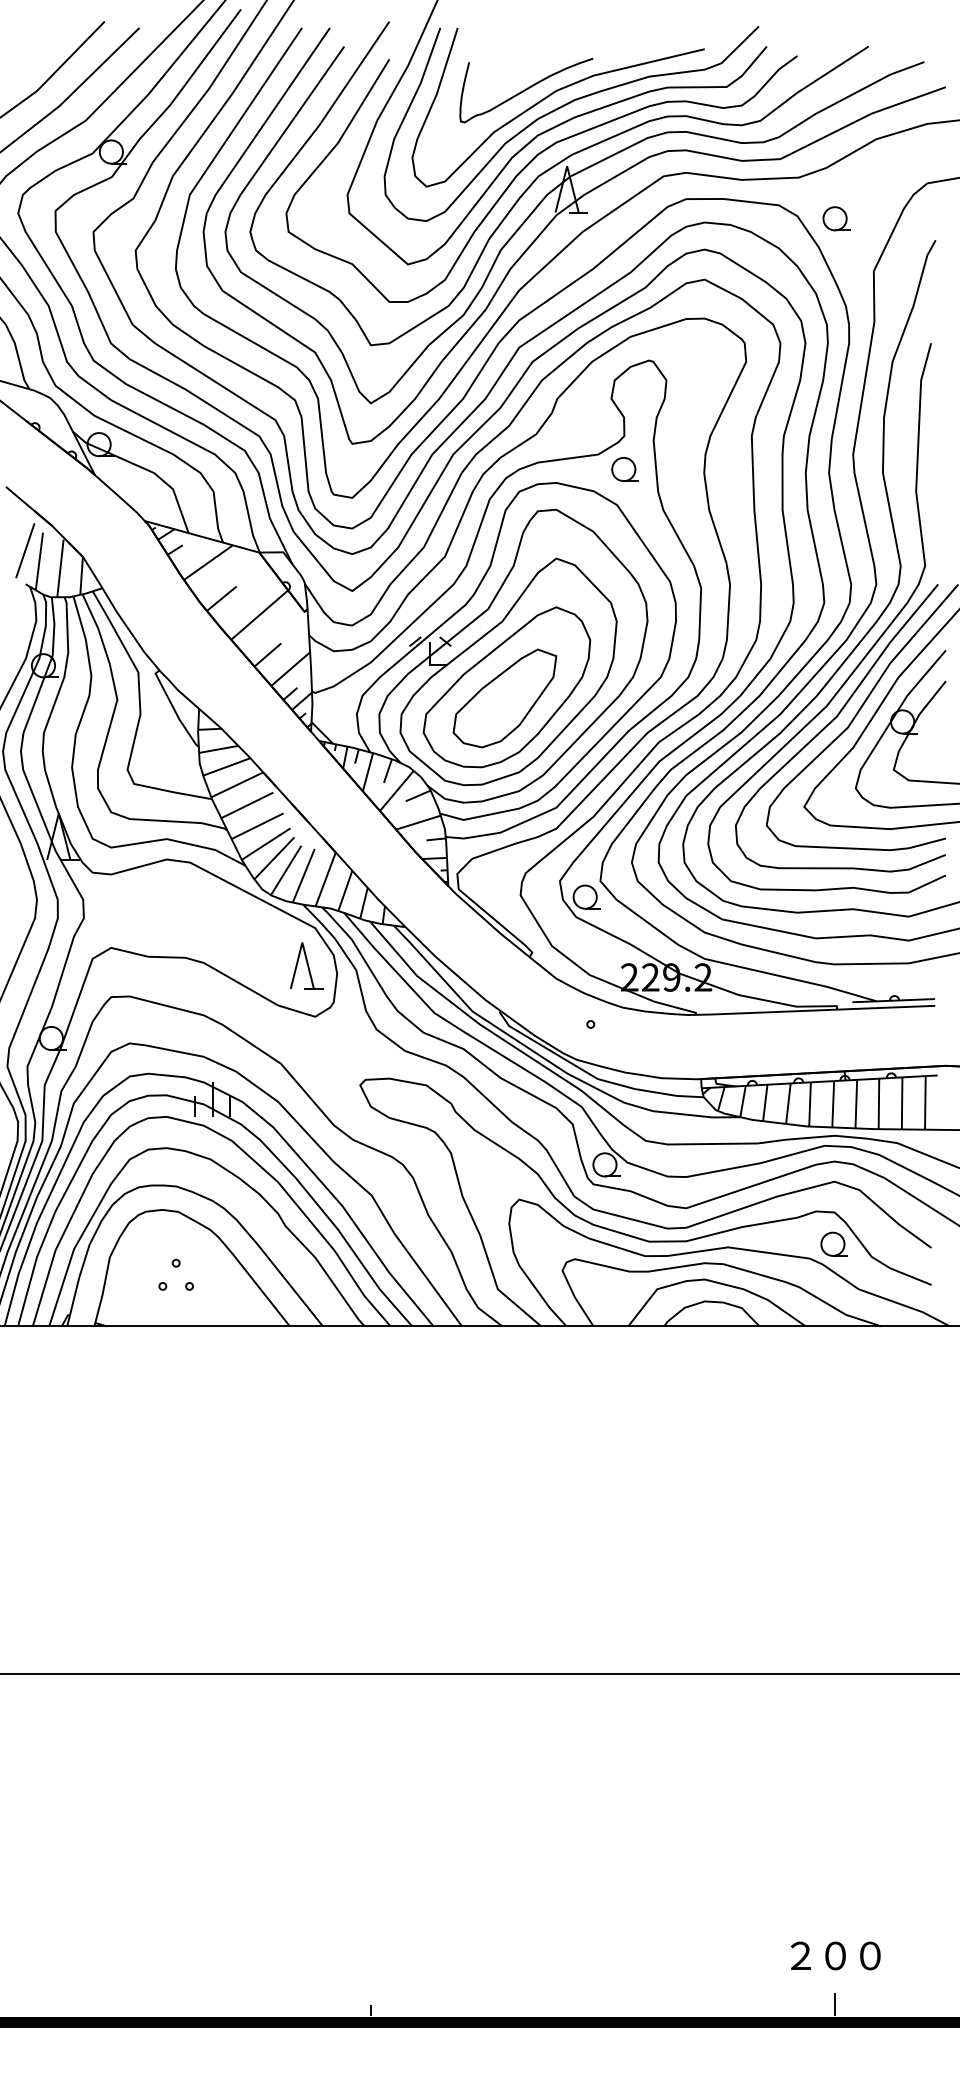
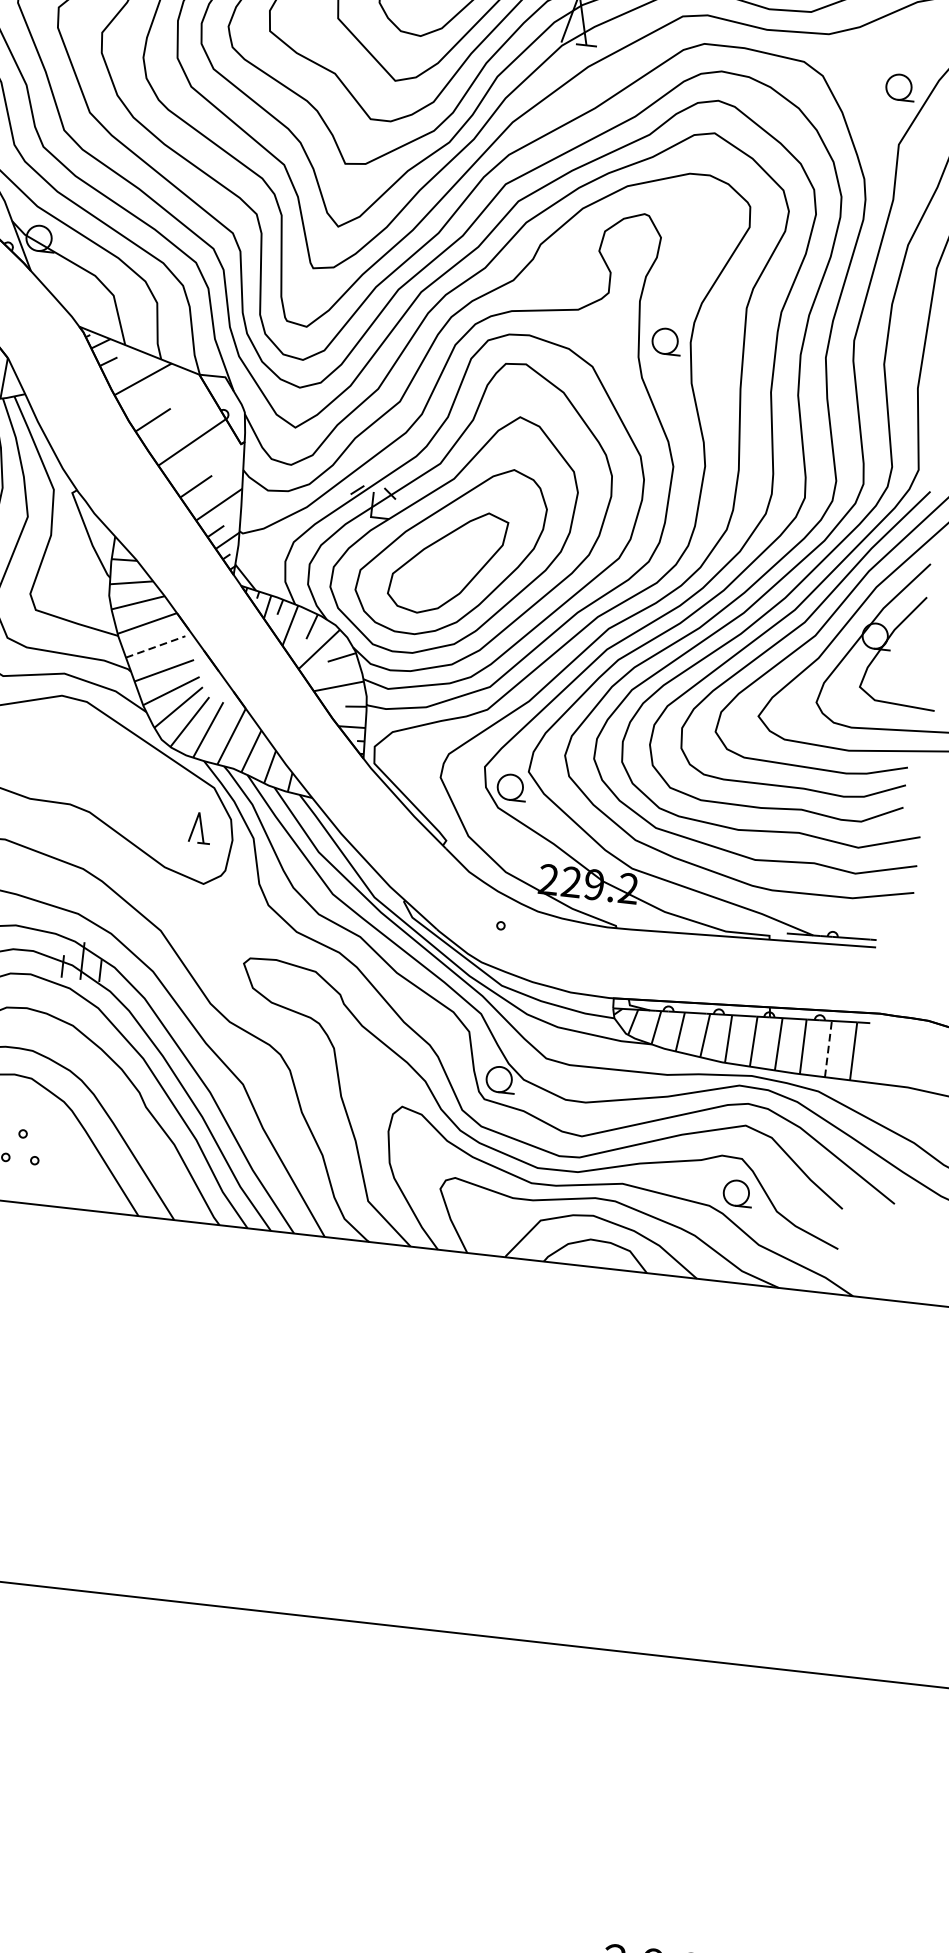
part: (836, 218) -> (900, 87), moved
part: (624, 469) -> (665, 341), moved
line: (247, 805) -> (155, 647), solid -> dashed
part: (306, 965) -> (200, 827), size x0.6
line: (902, 1102) -> (828, 1048), solid -> dashed

